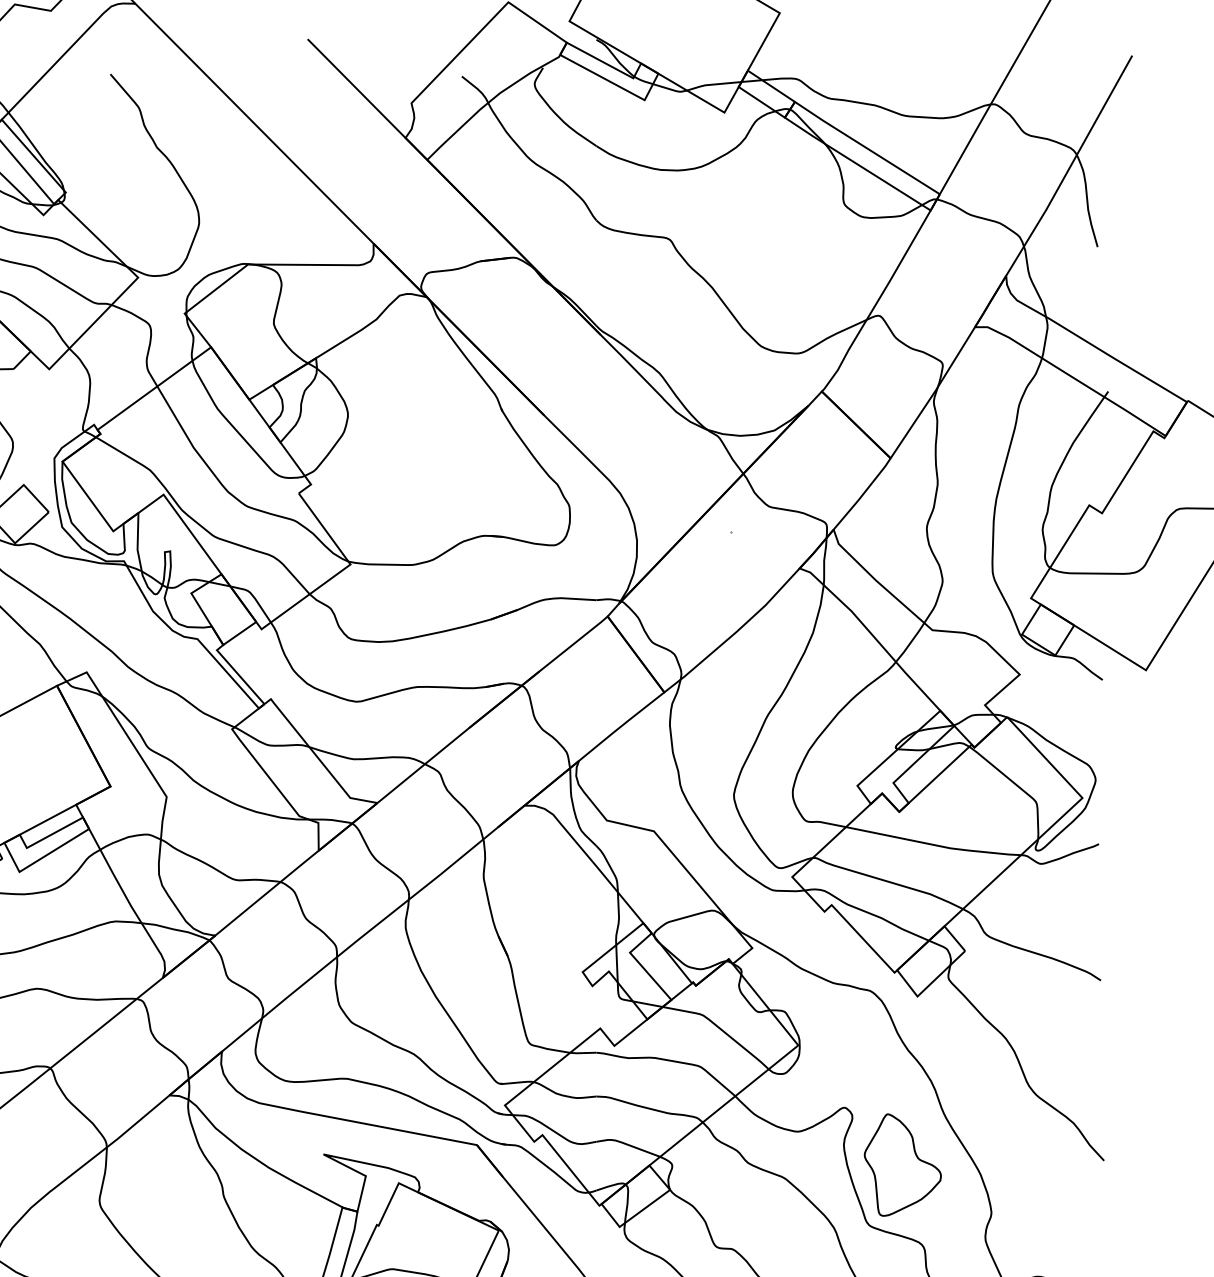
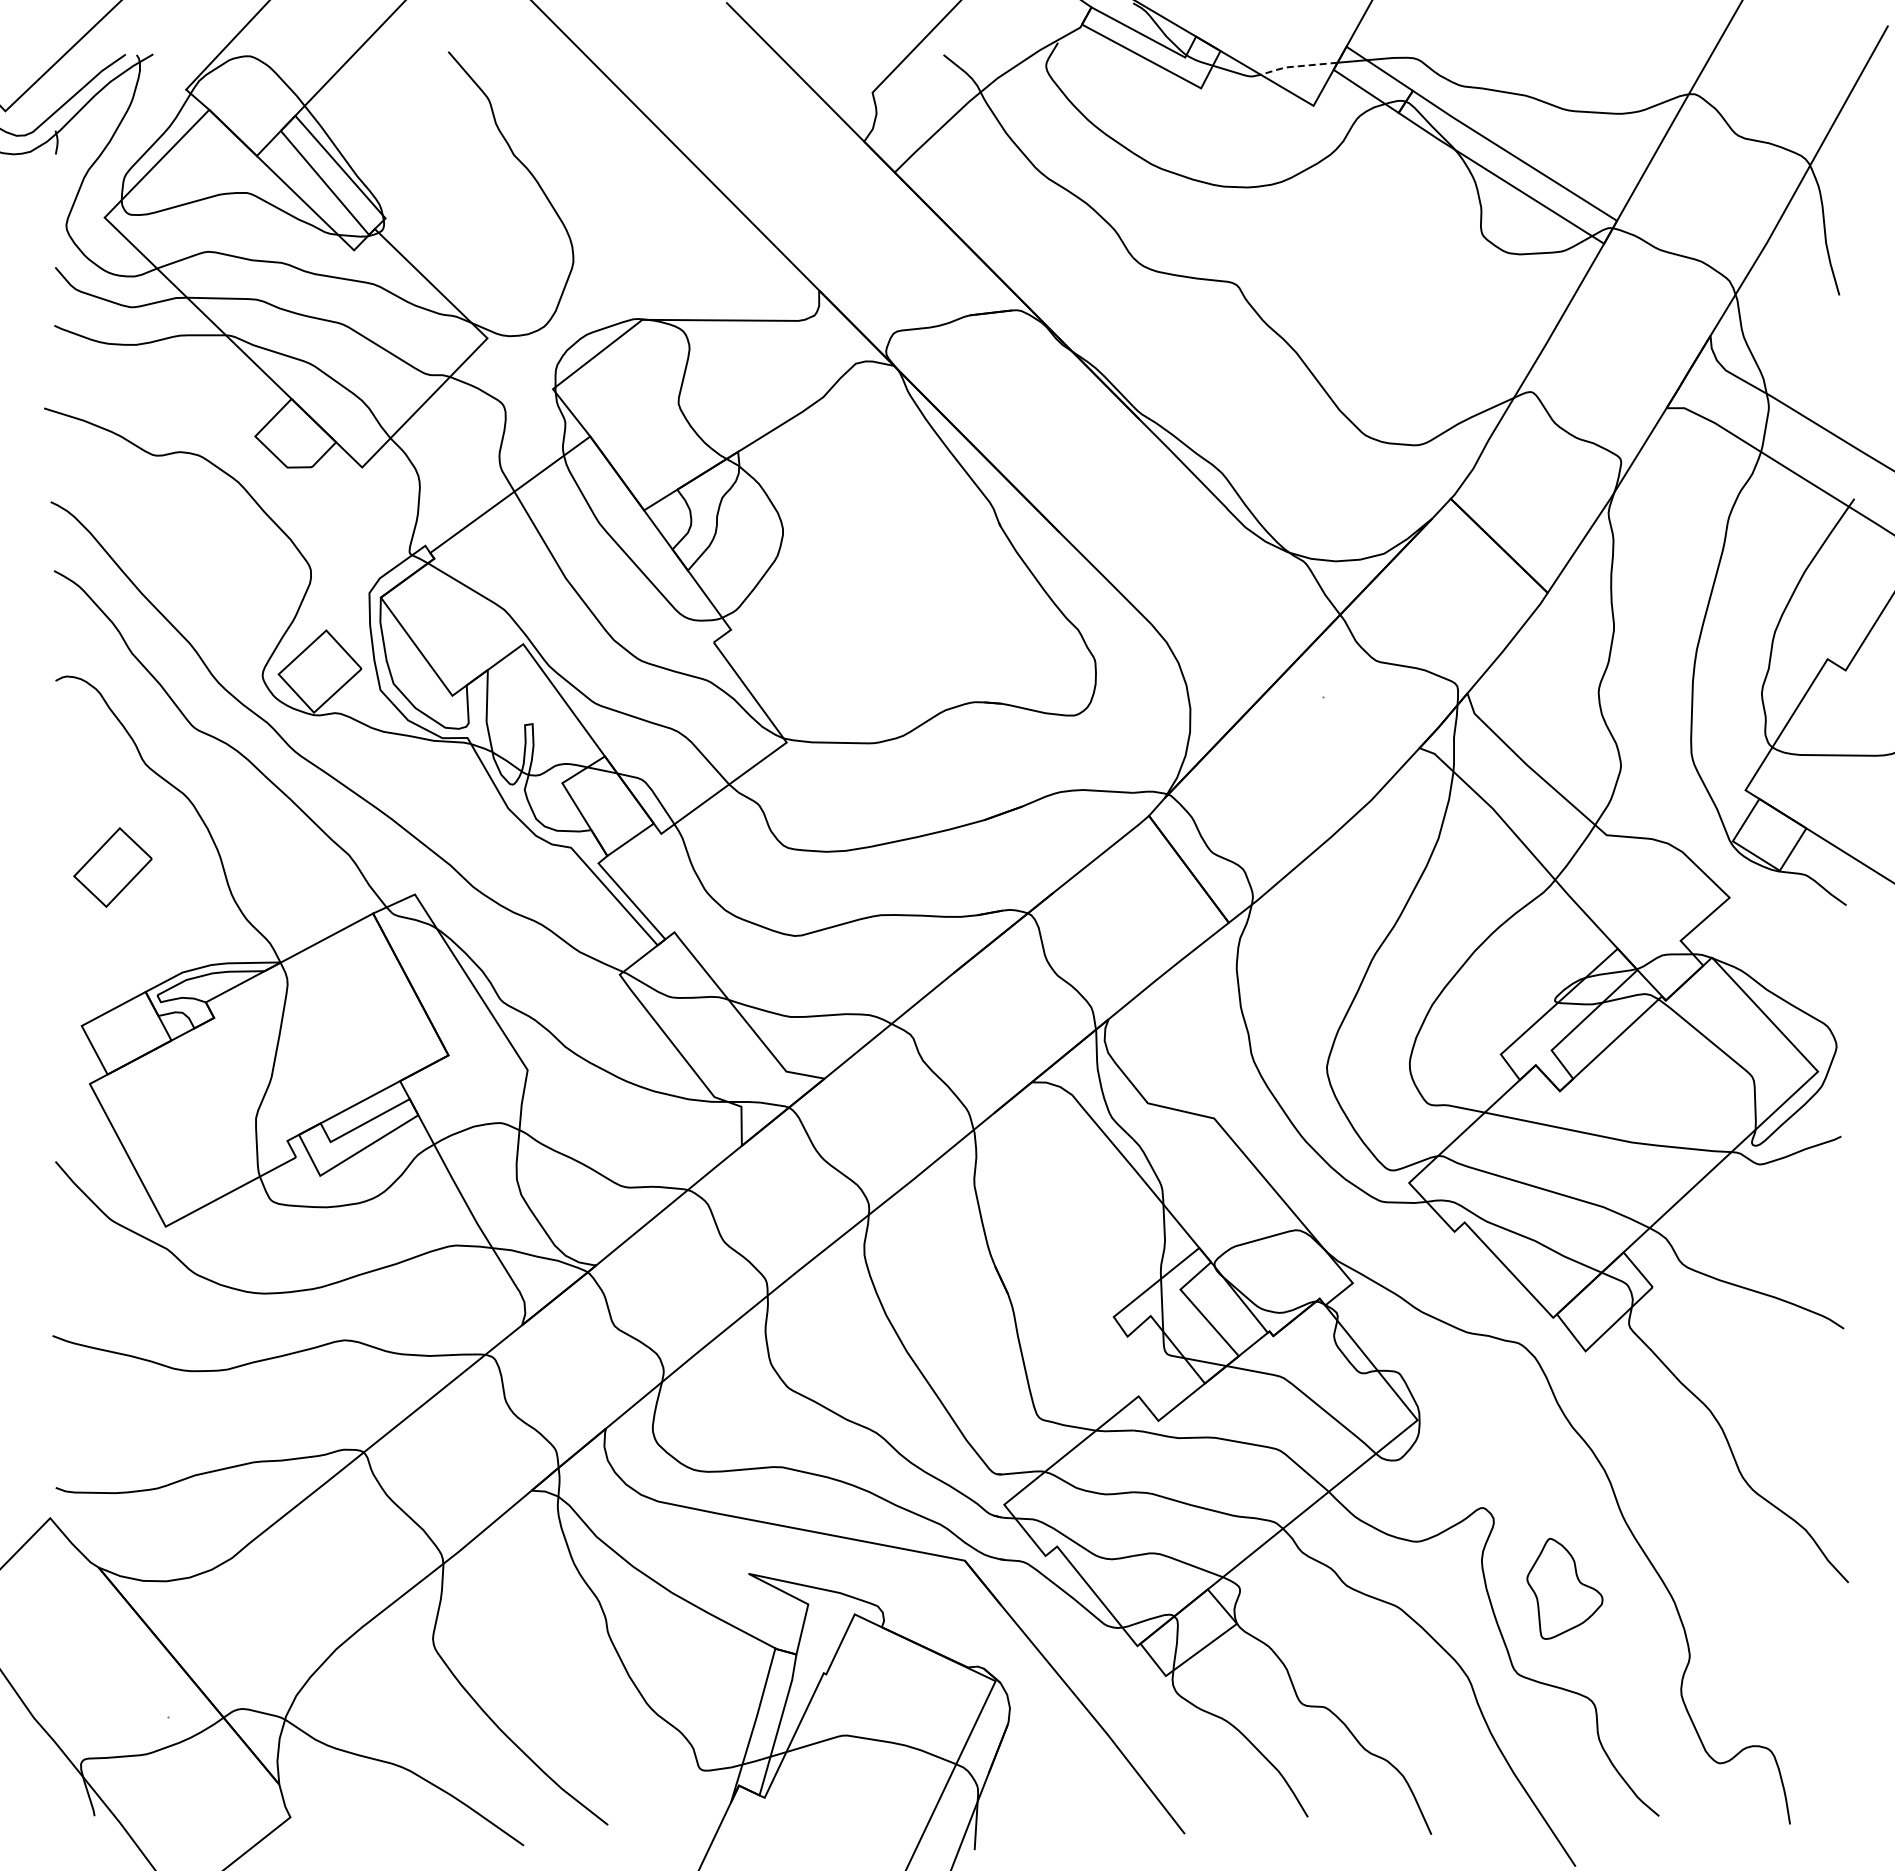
line: (713, 84) -> (1297, 66), solid -> dashed
part: (902, 1164) -> (1564, 1588), size x0.7

